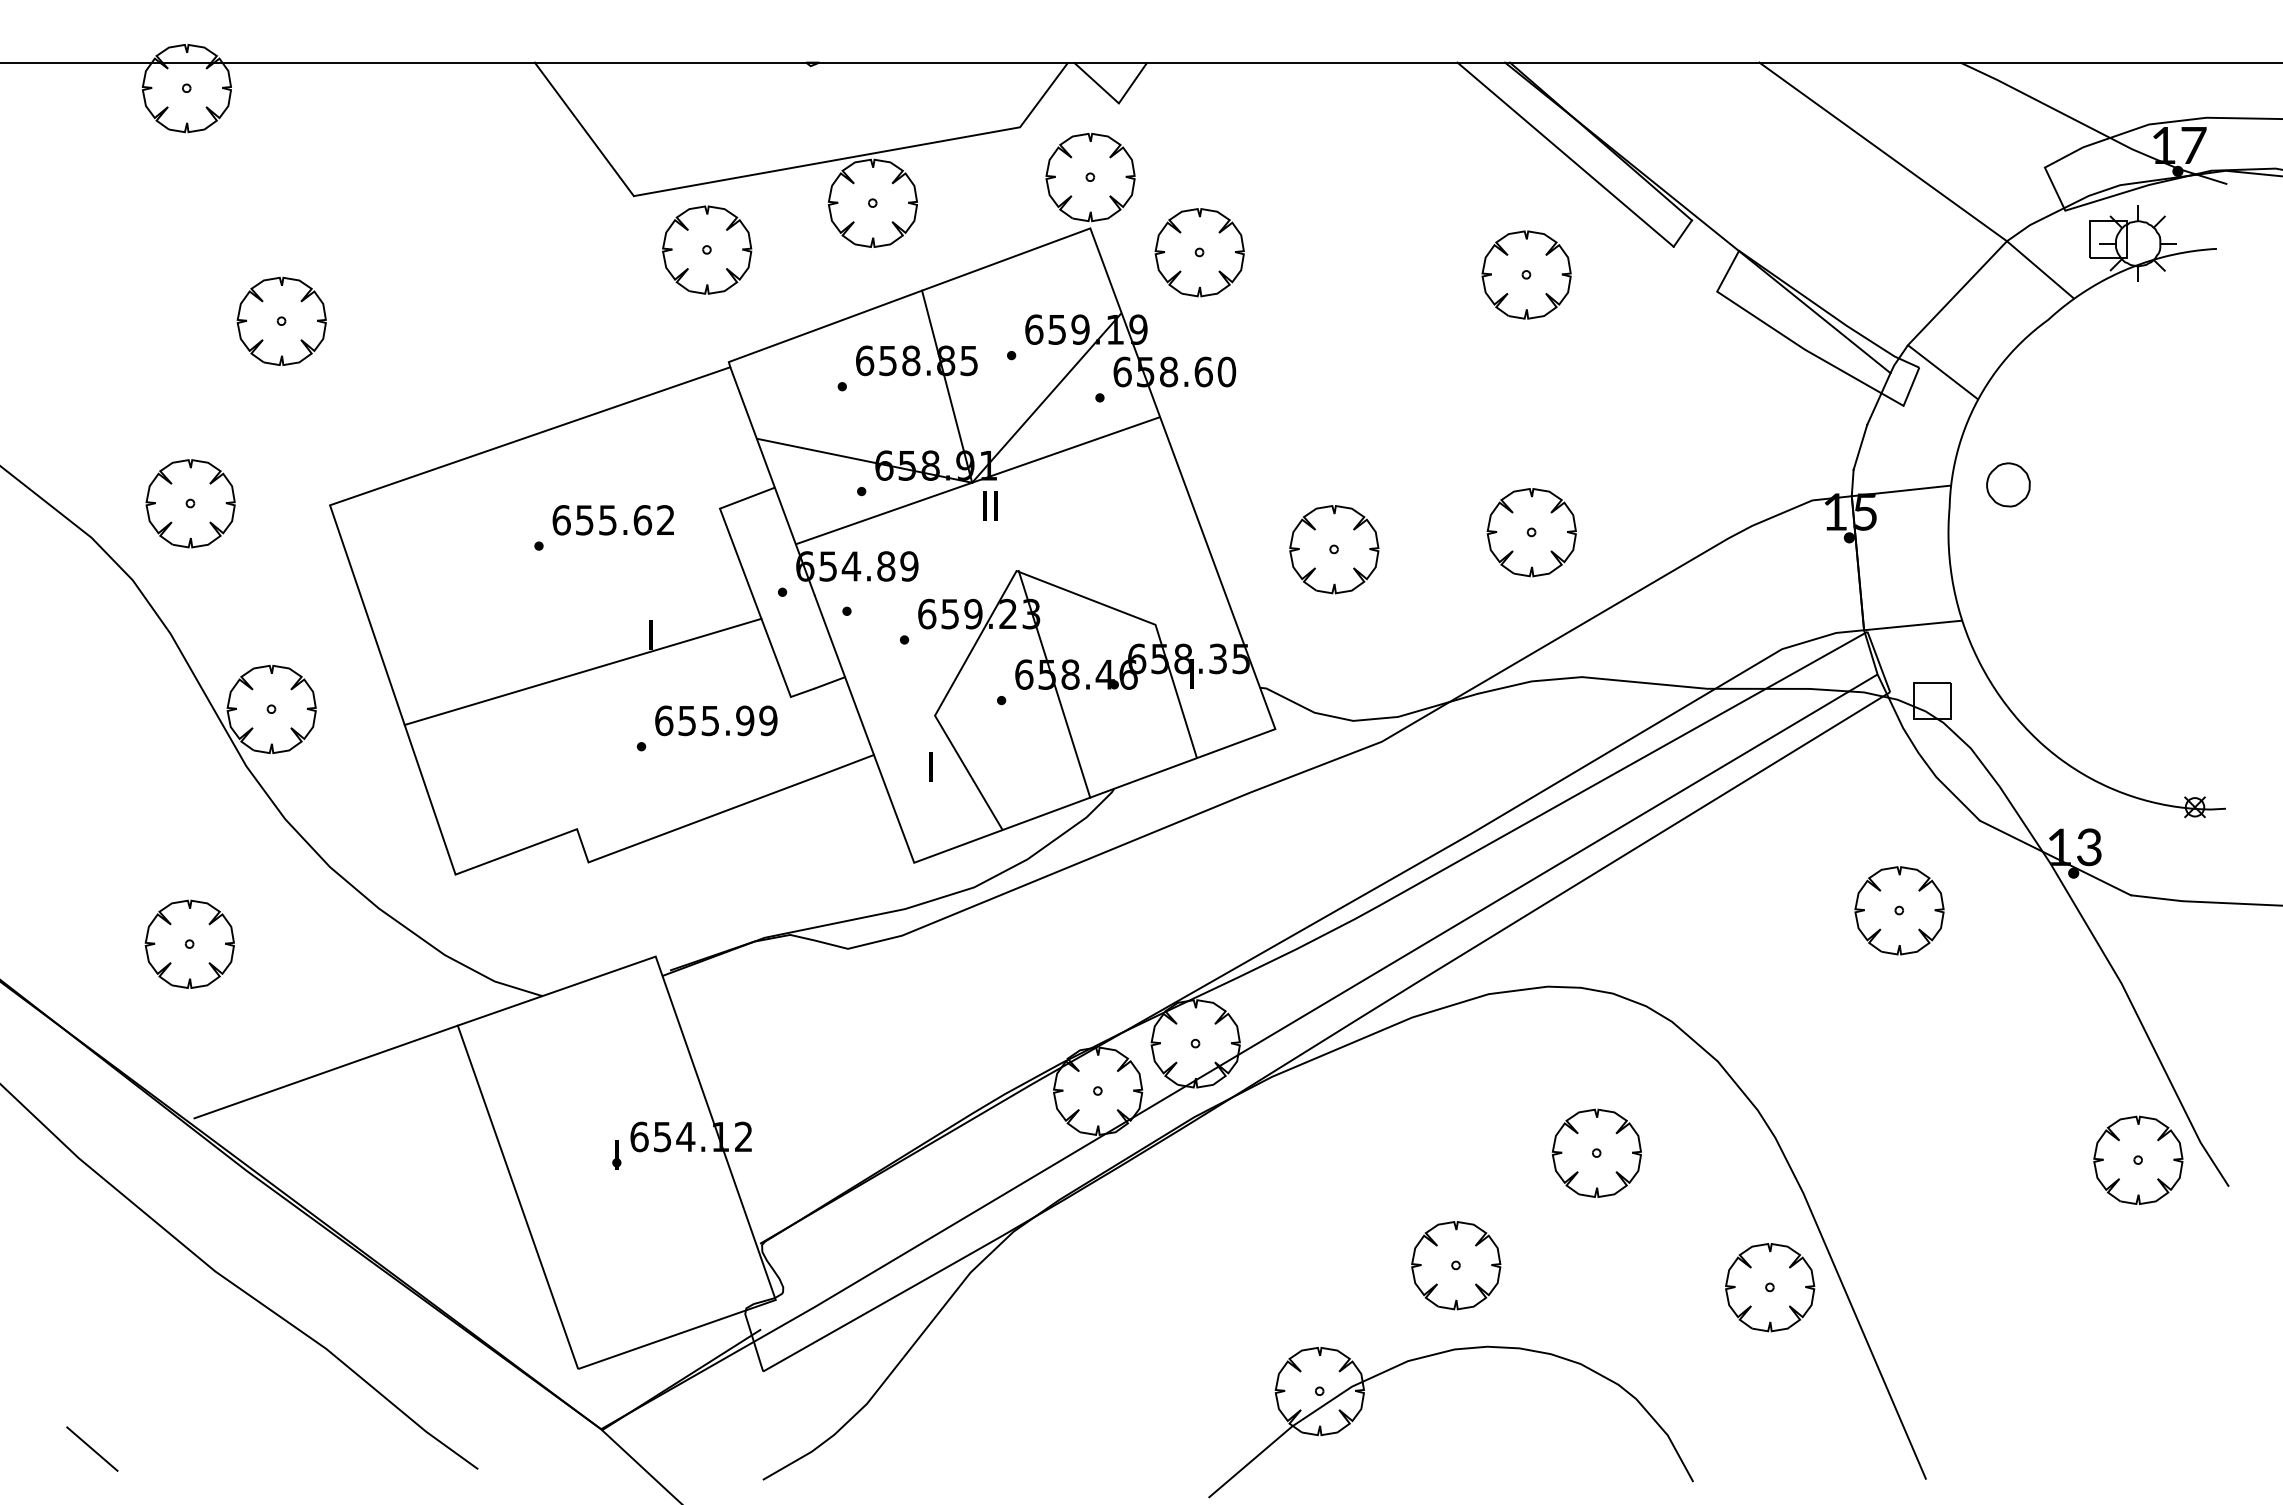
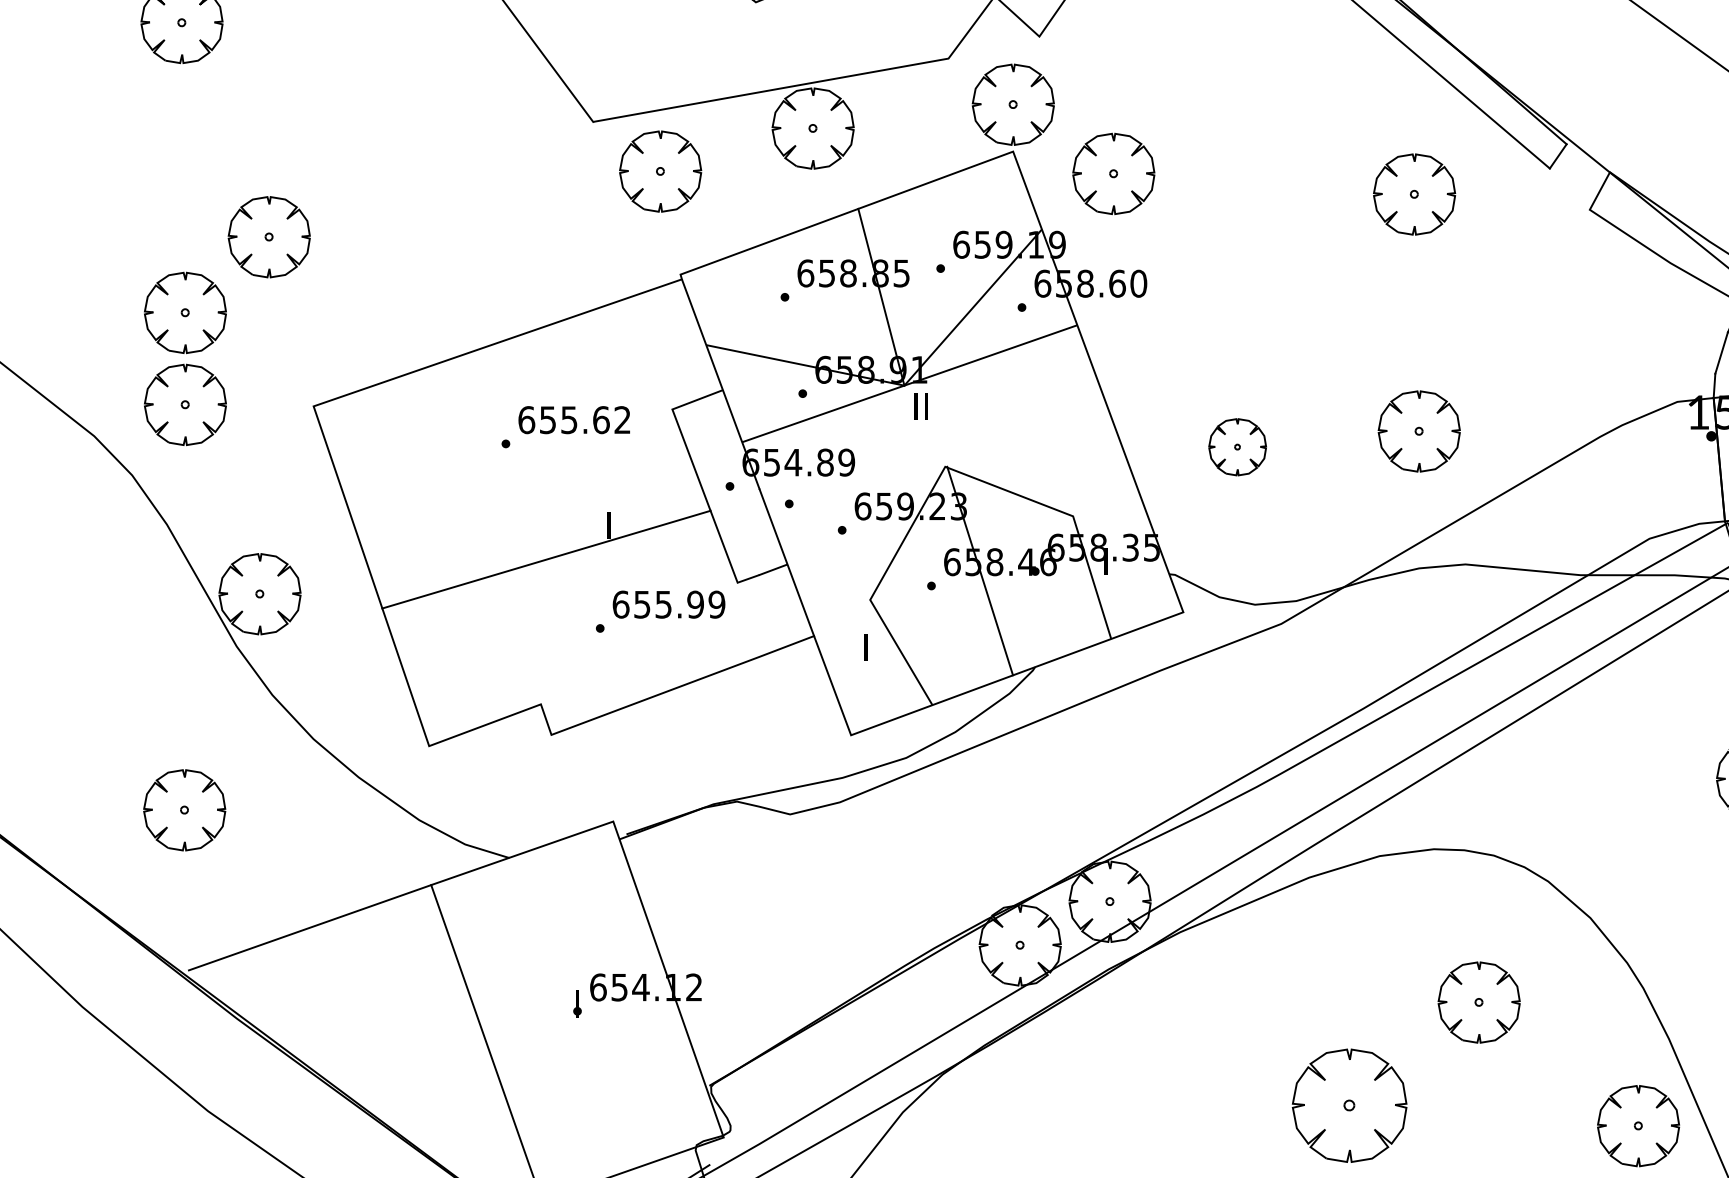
part: (190, 403) -> (185, 312), added
part: (1334, 549) -> (1237, 447), size x0.7
part: (1456, 1265) -> (1350, 1105), size x1.4

